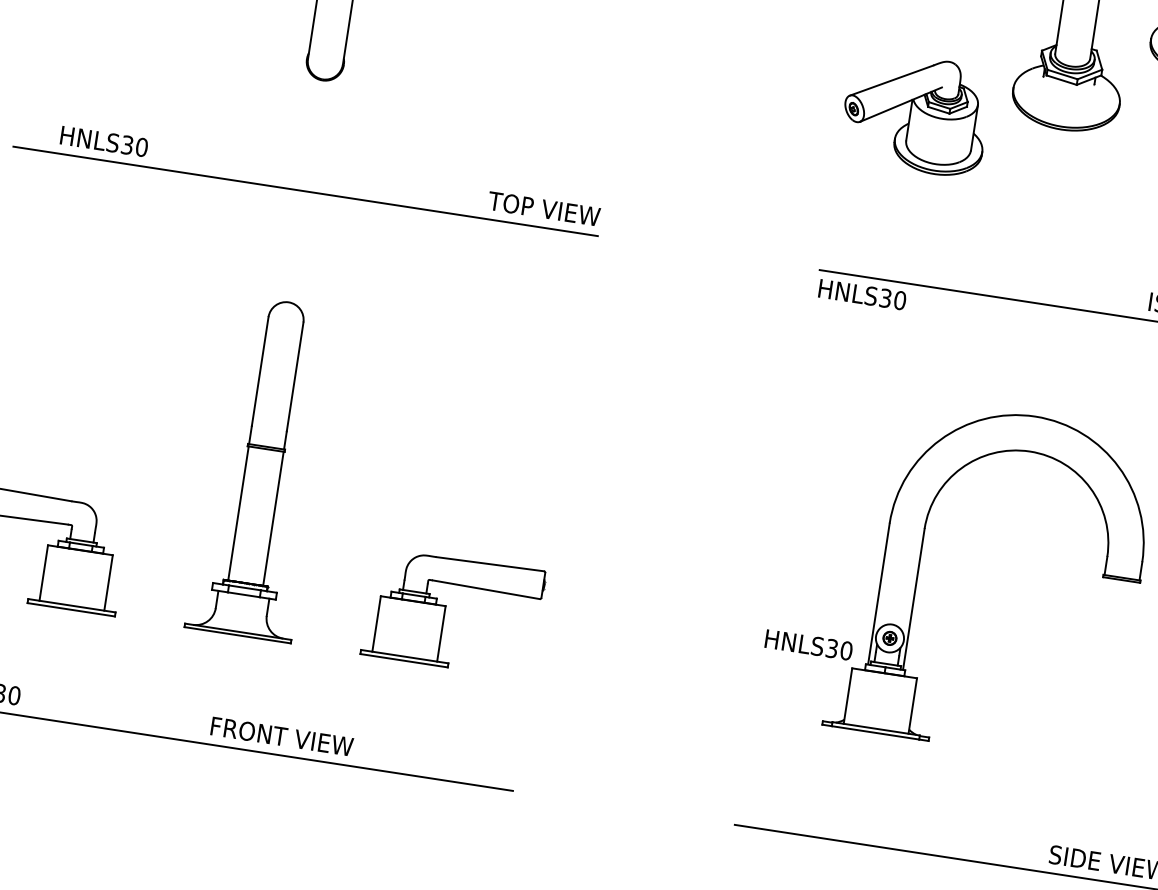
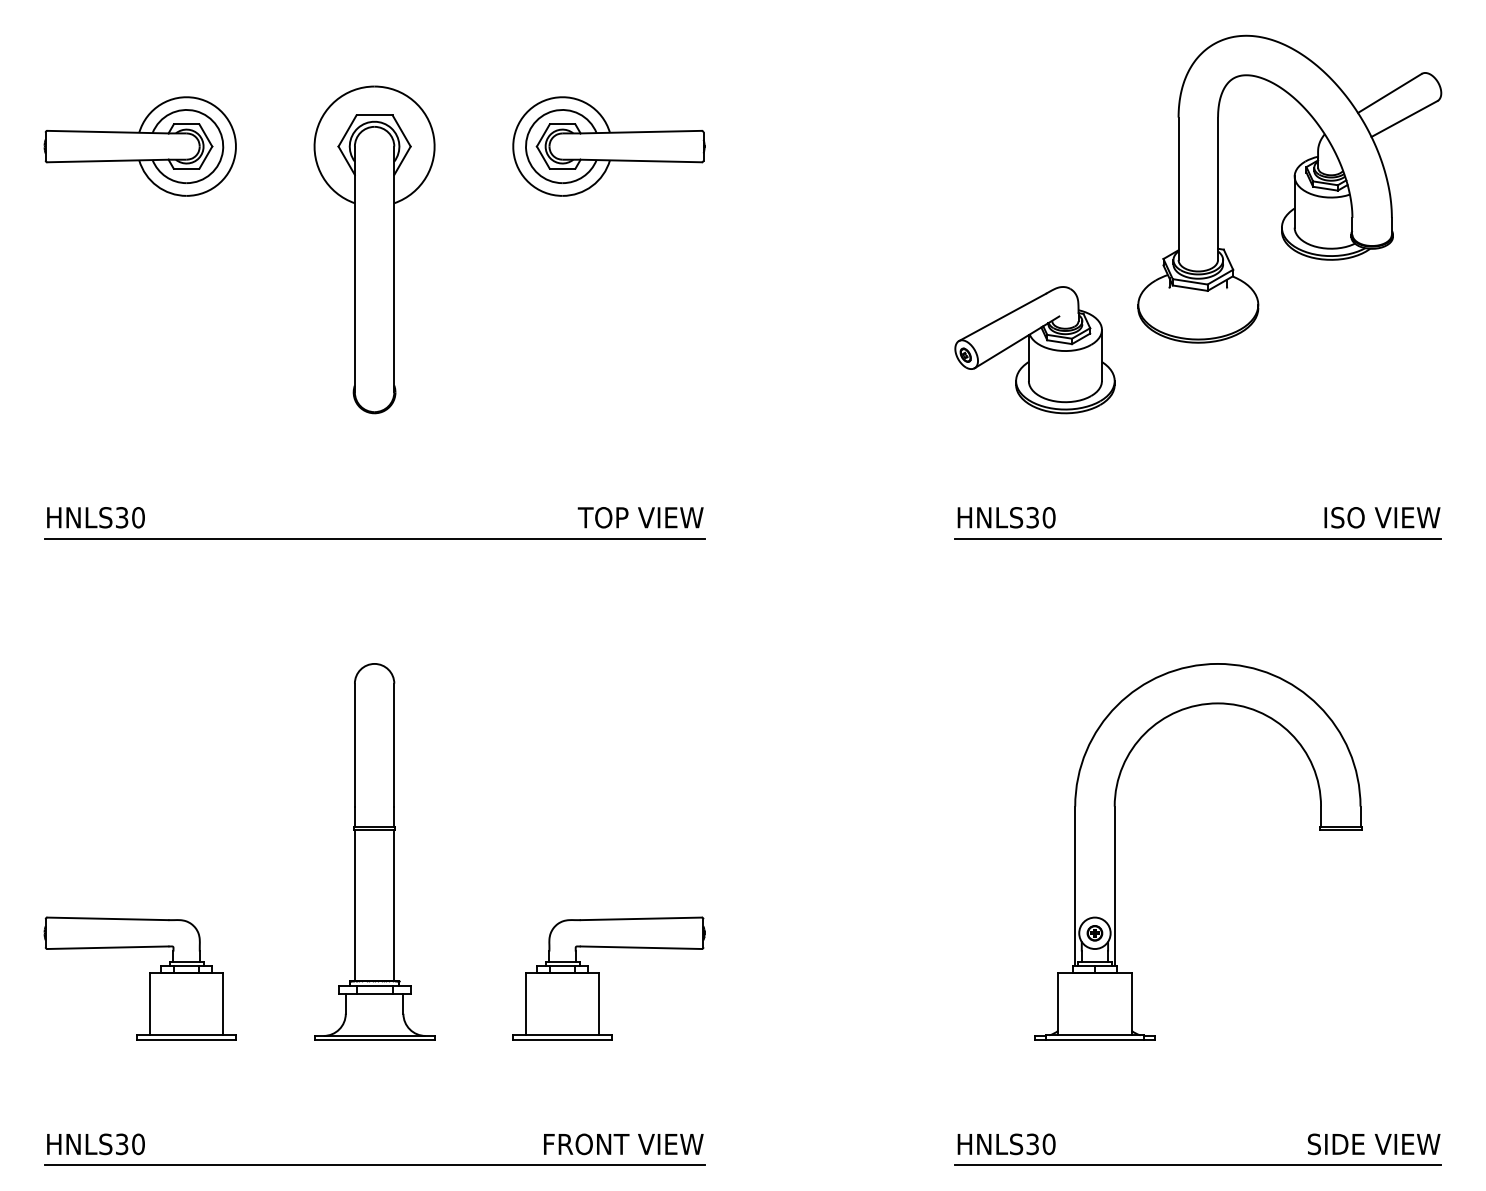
text: (103, 141) -> (95, 517), moved
text: (862, 294) -> (1006, 517), moved
text: (808, 645) -> (1006, 1144), moved
text: (281, 736) -> (623, 1144), moved

